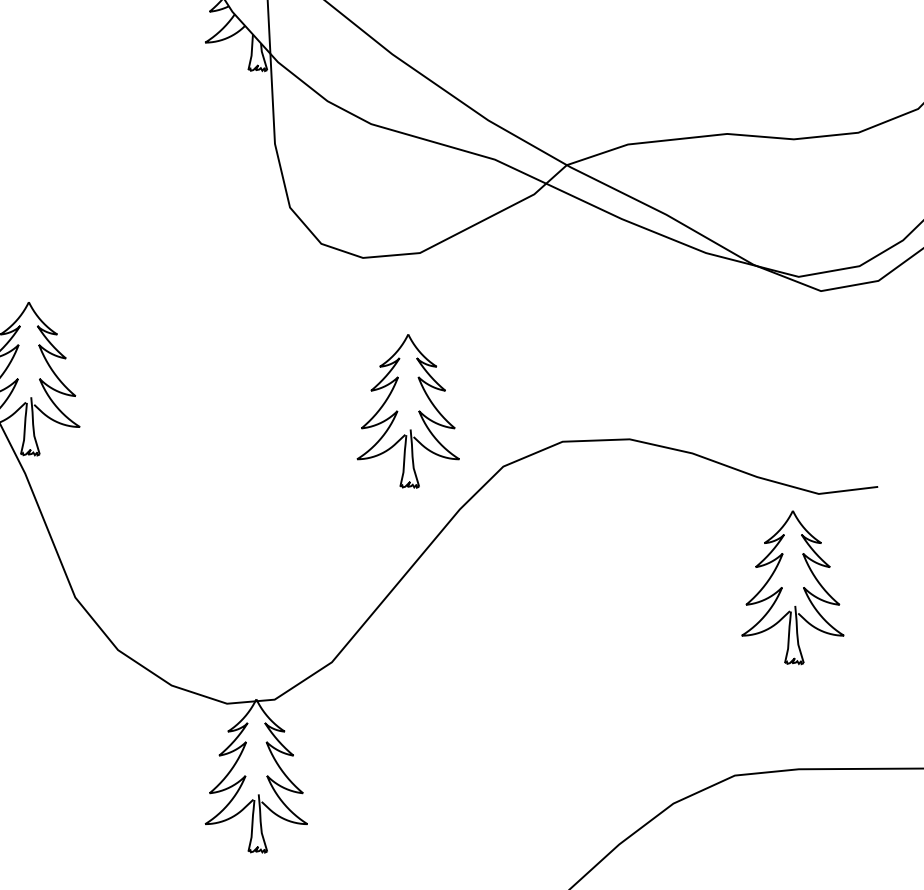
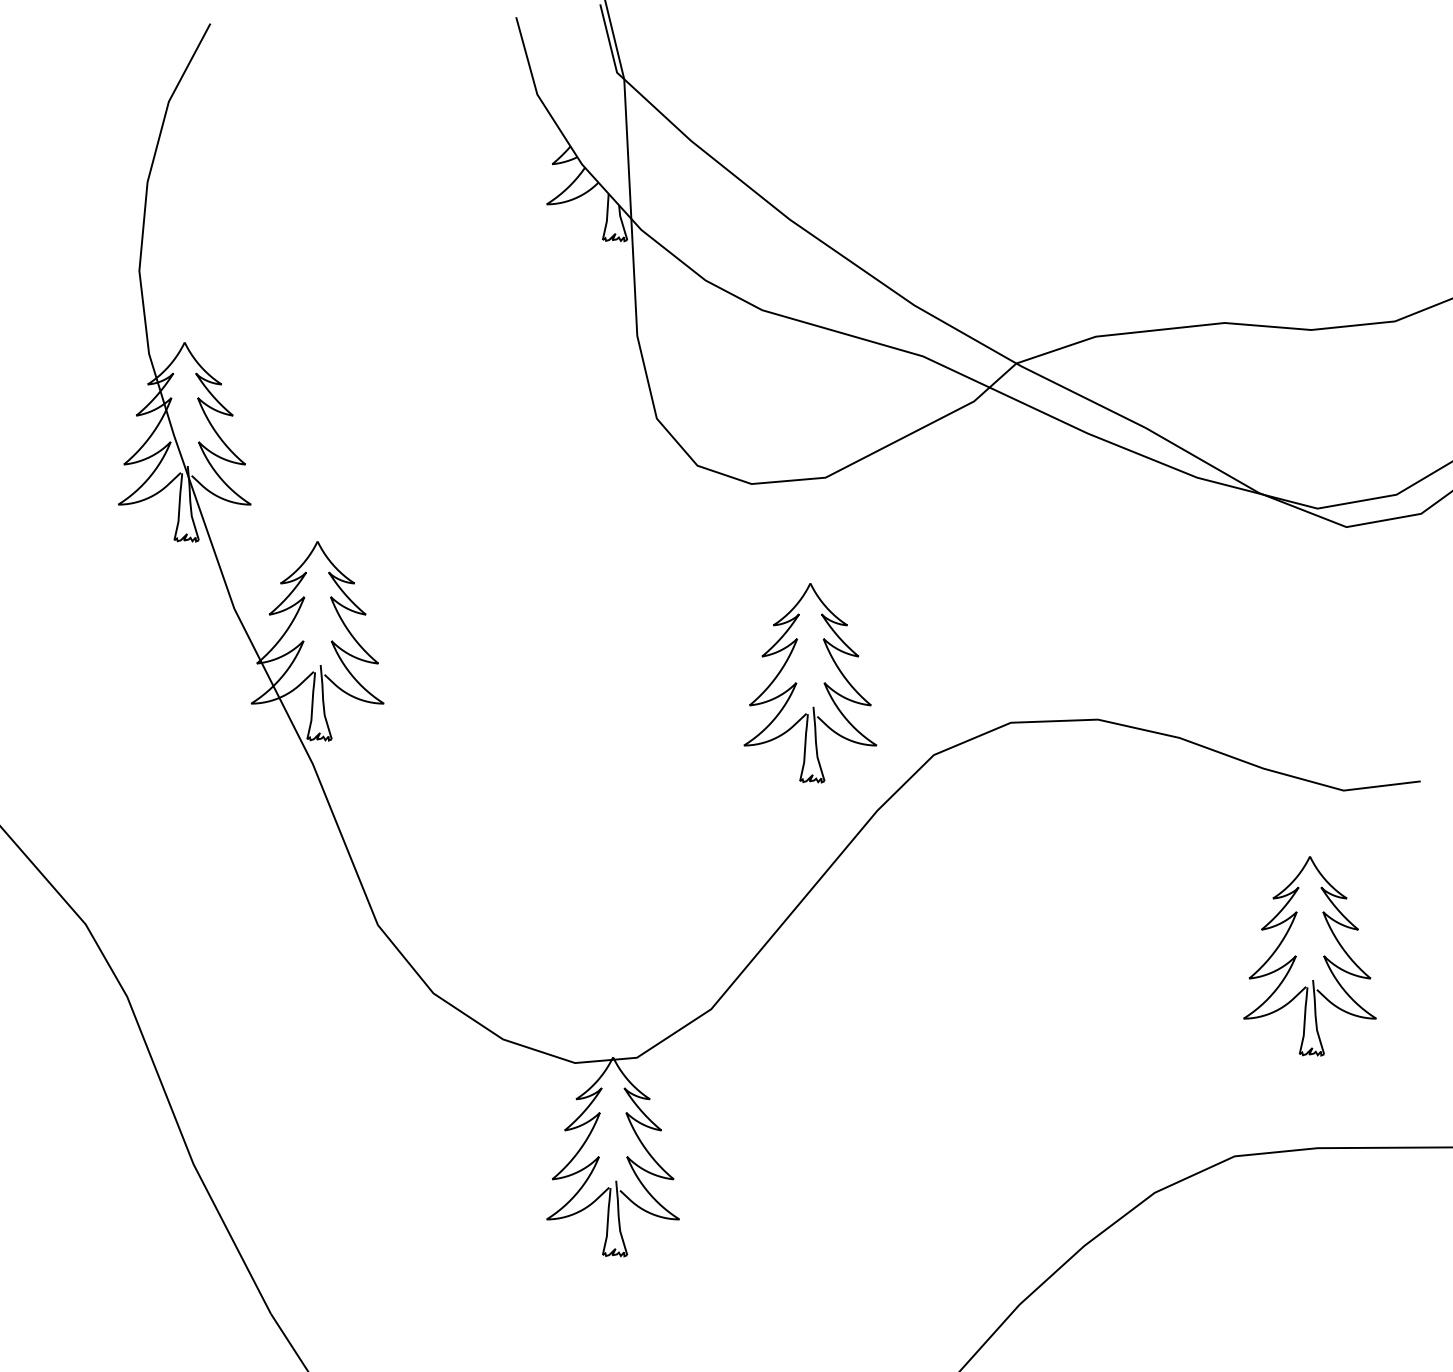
part: (782, 587) -> (1296, 956), moved

